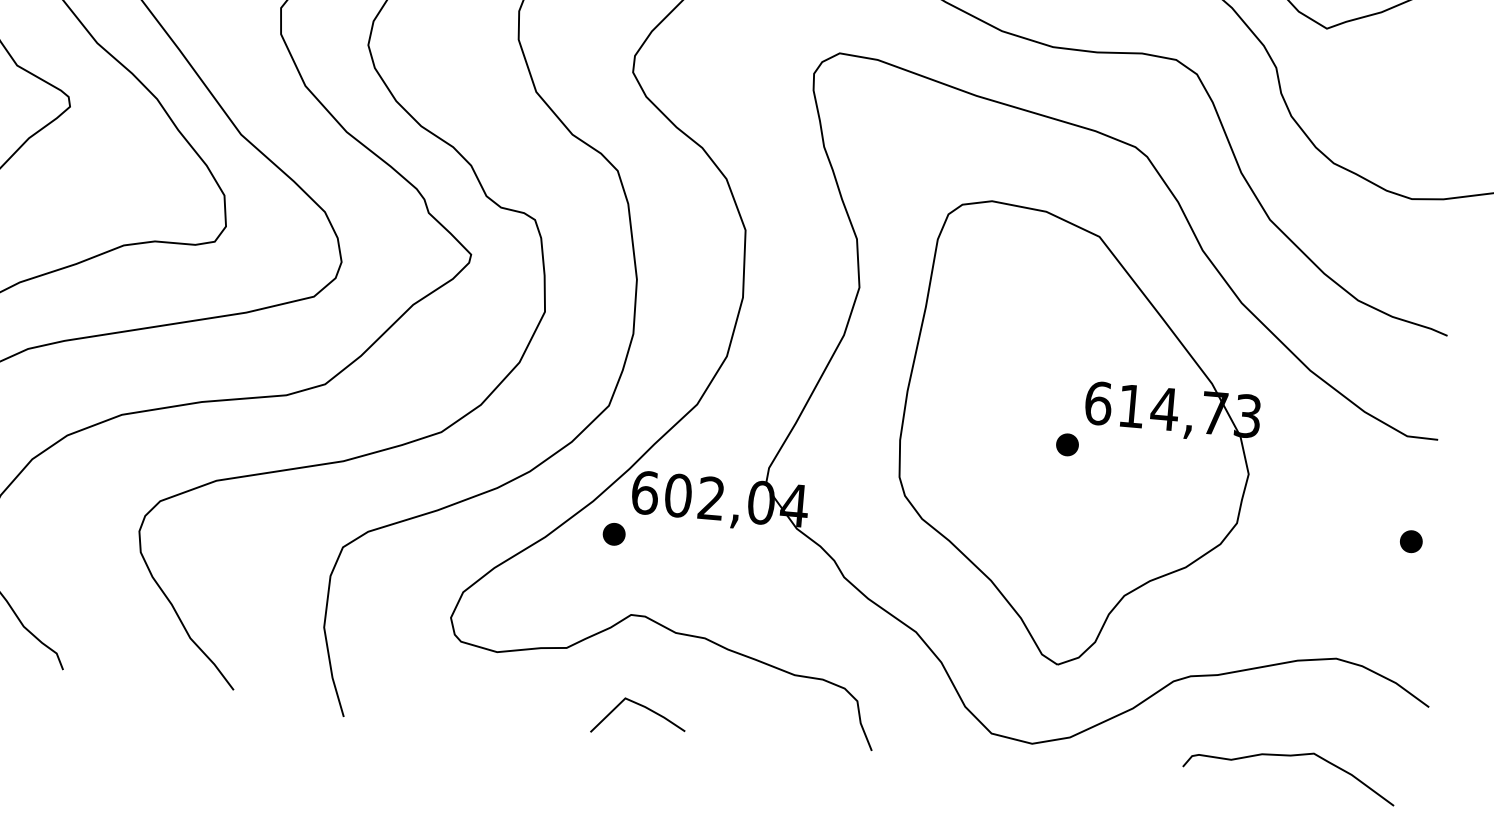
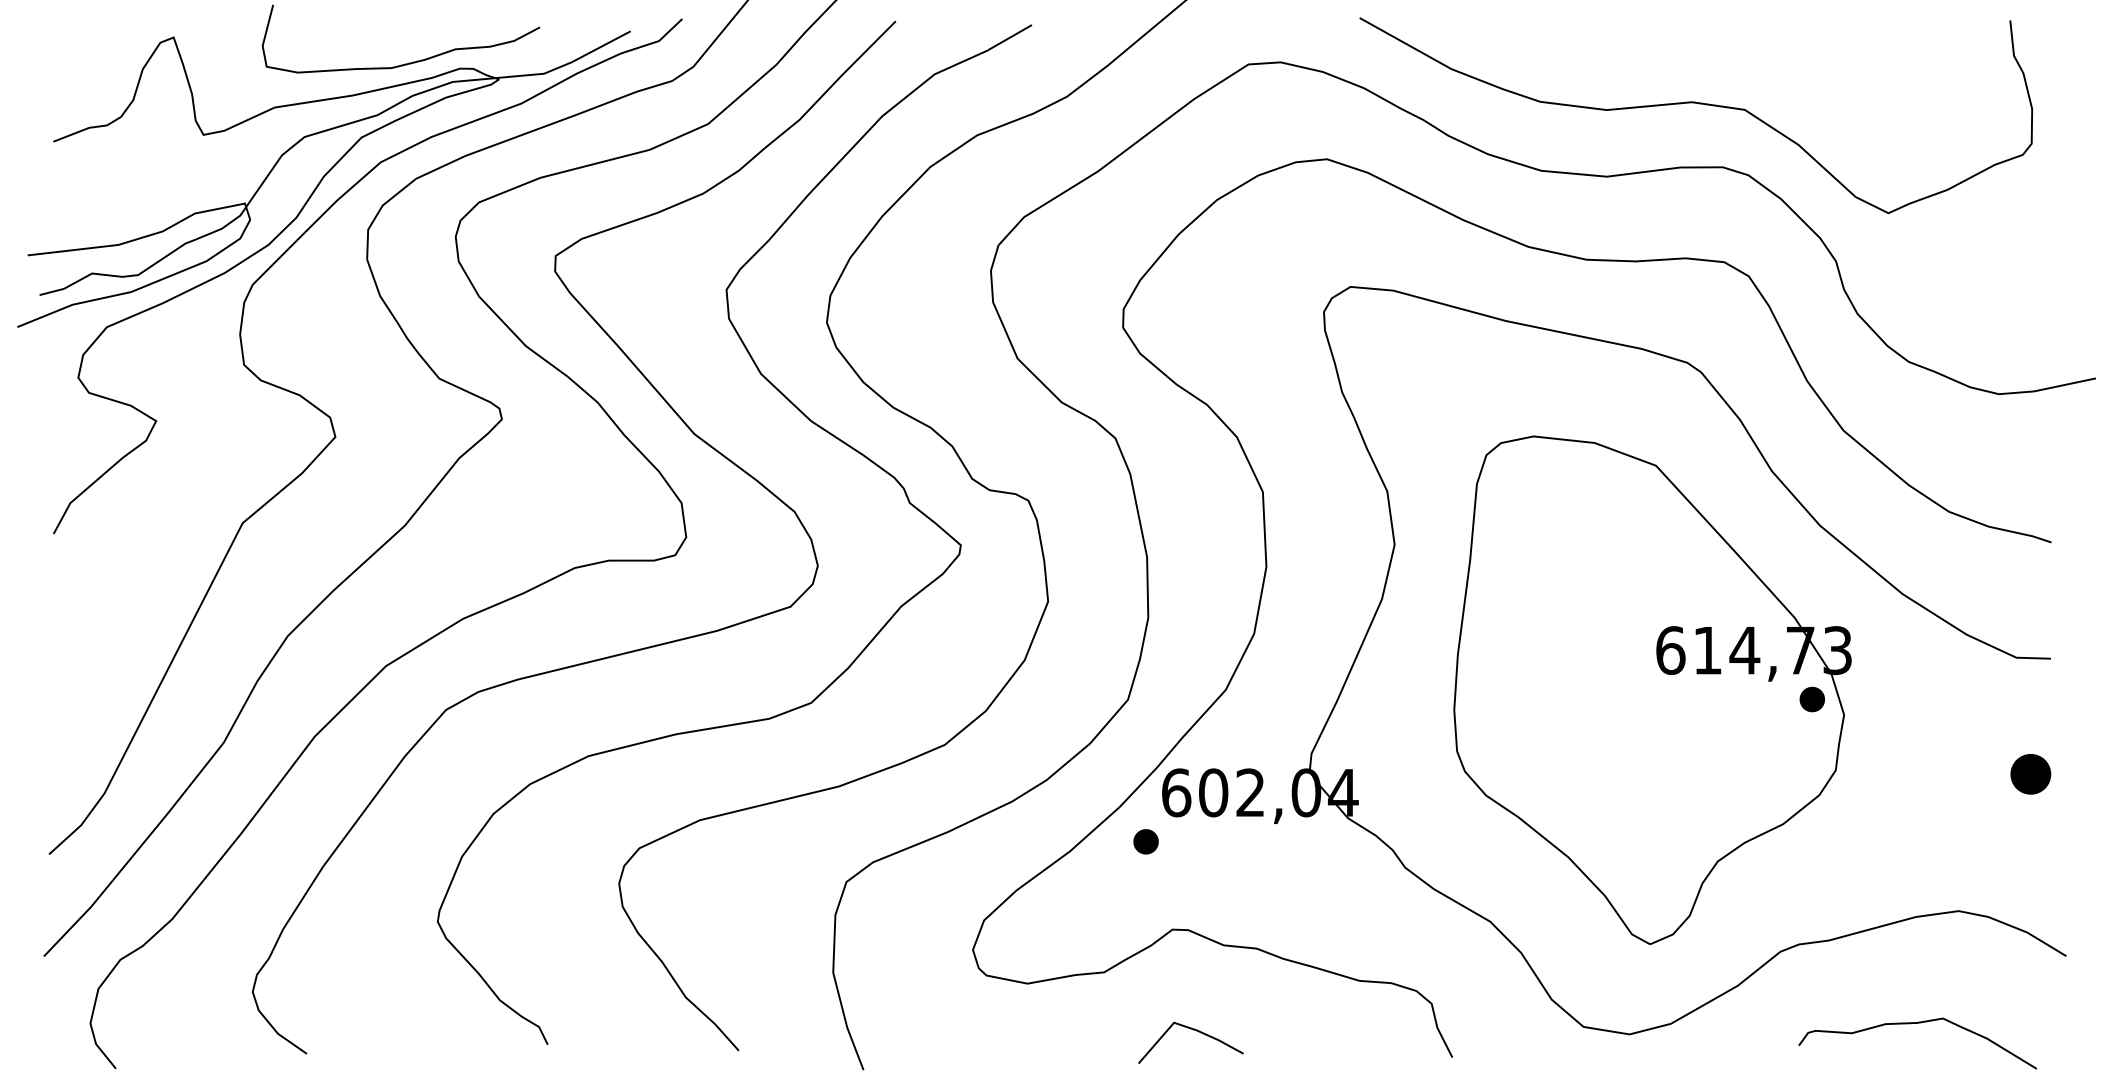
part: (1066, 444) -> (1811, 699), moved
part: (1411, 541) -> (2030, 773), size x1.6

